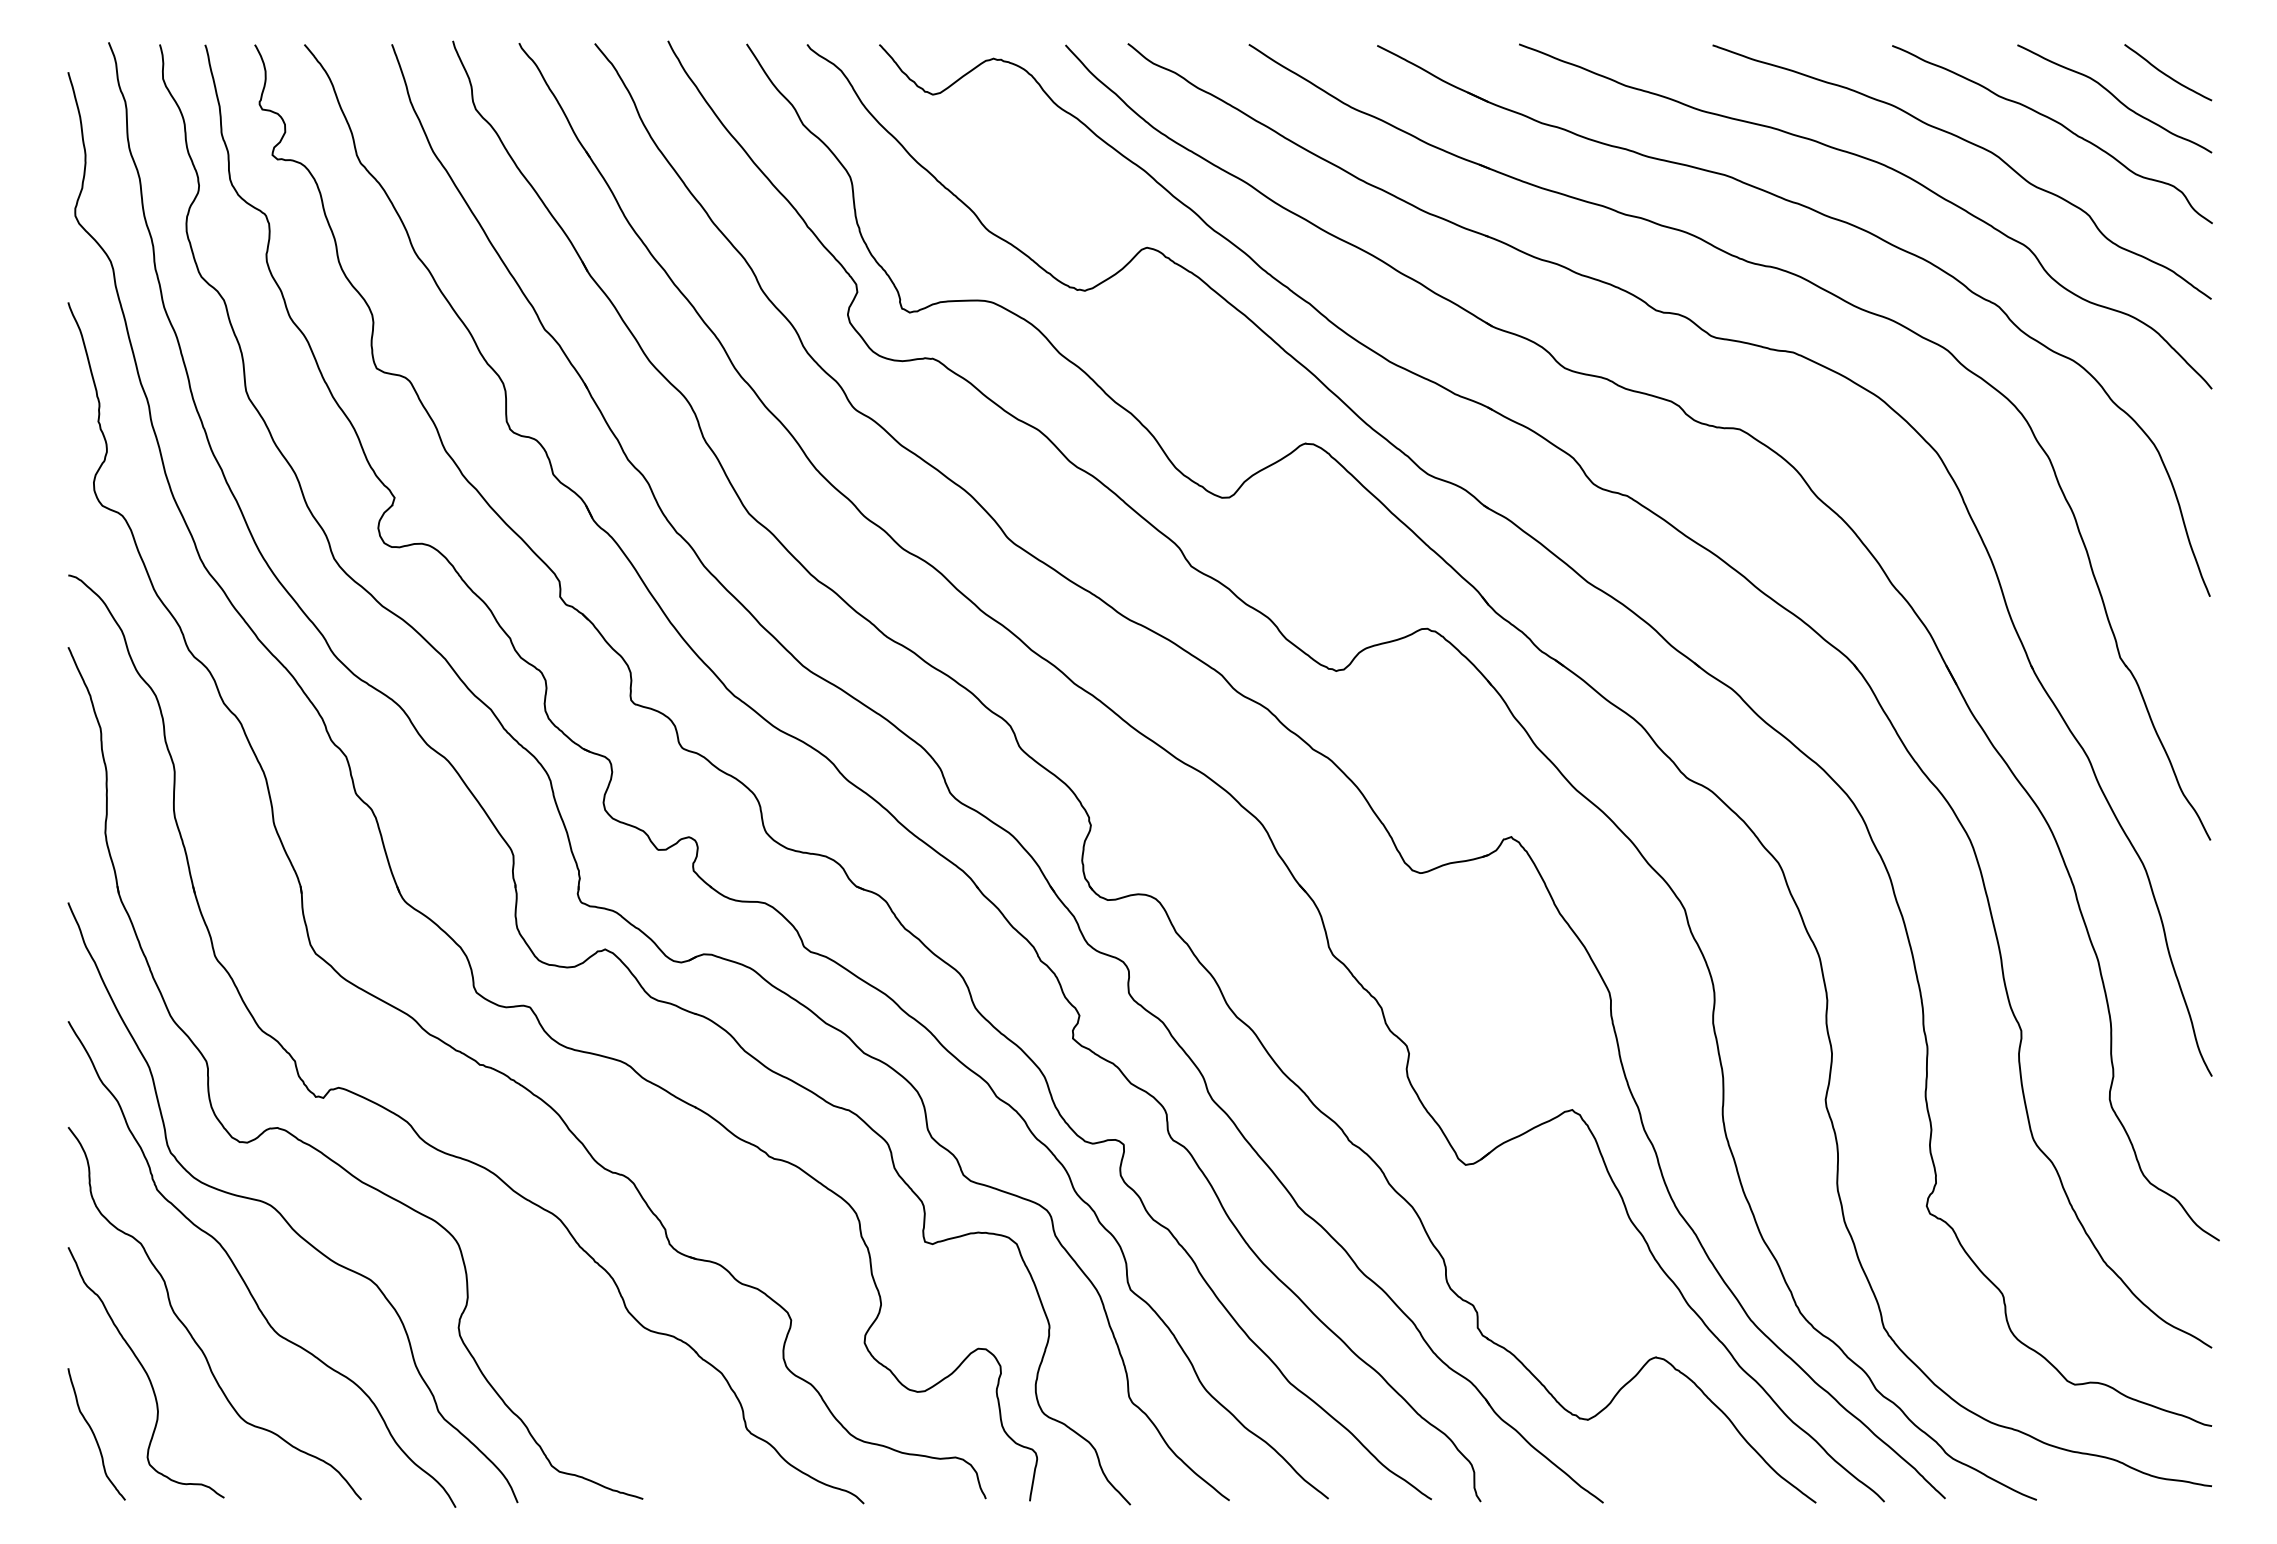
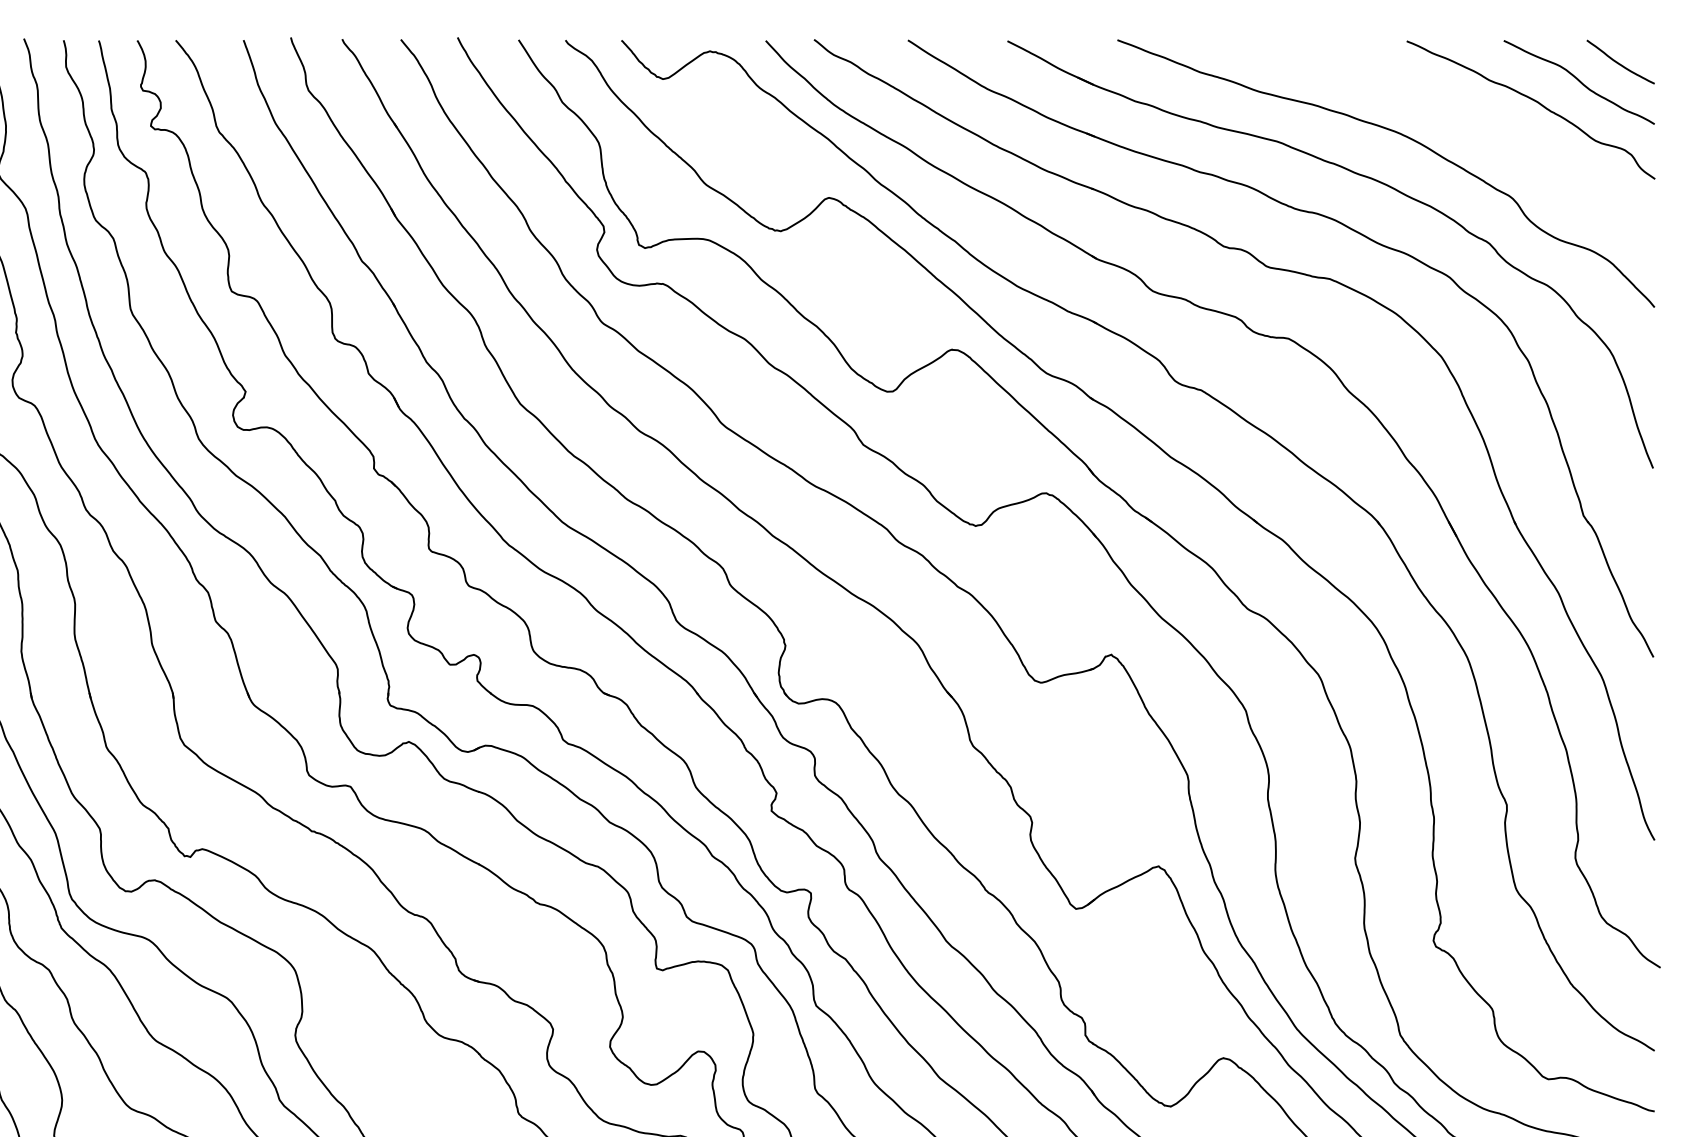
curve: (1973, 145) -> (1469, 118), removed

